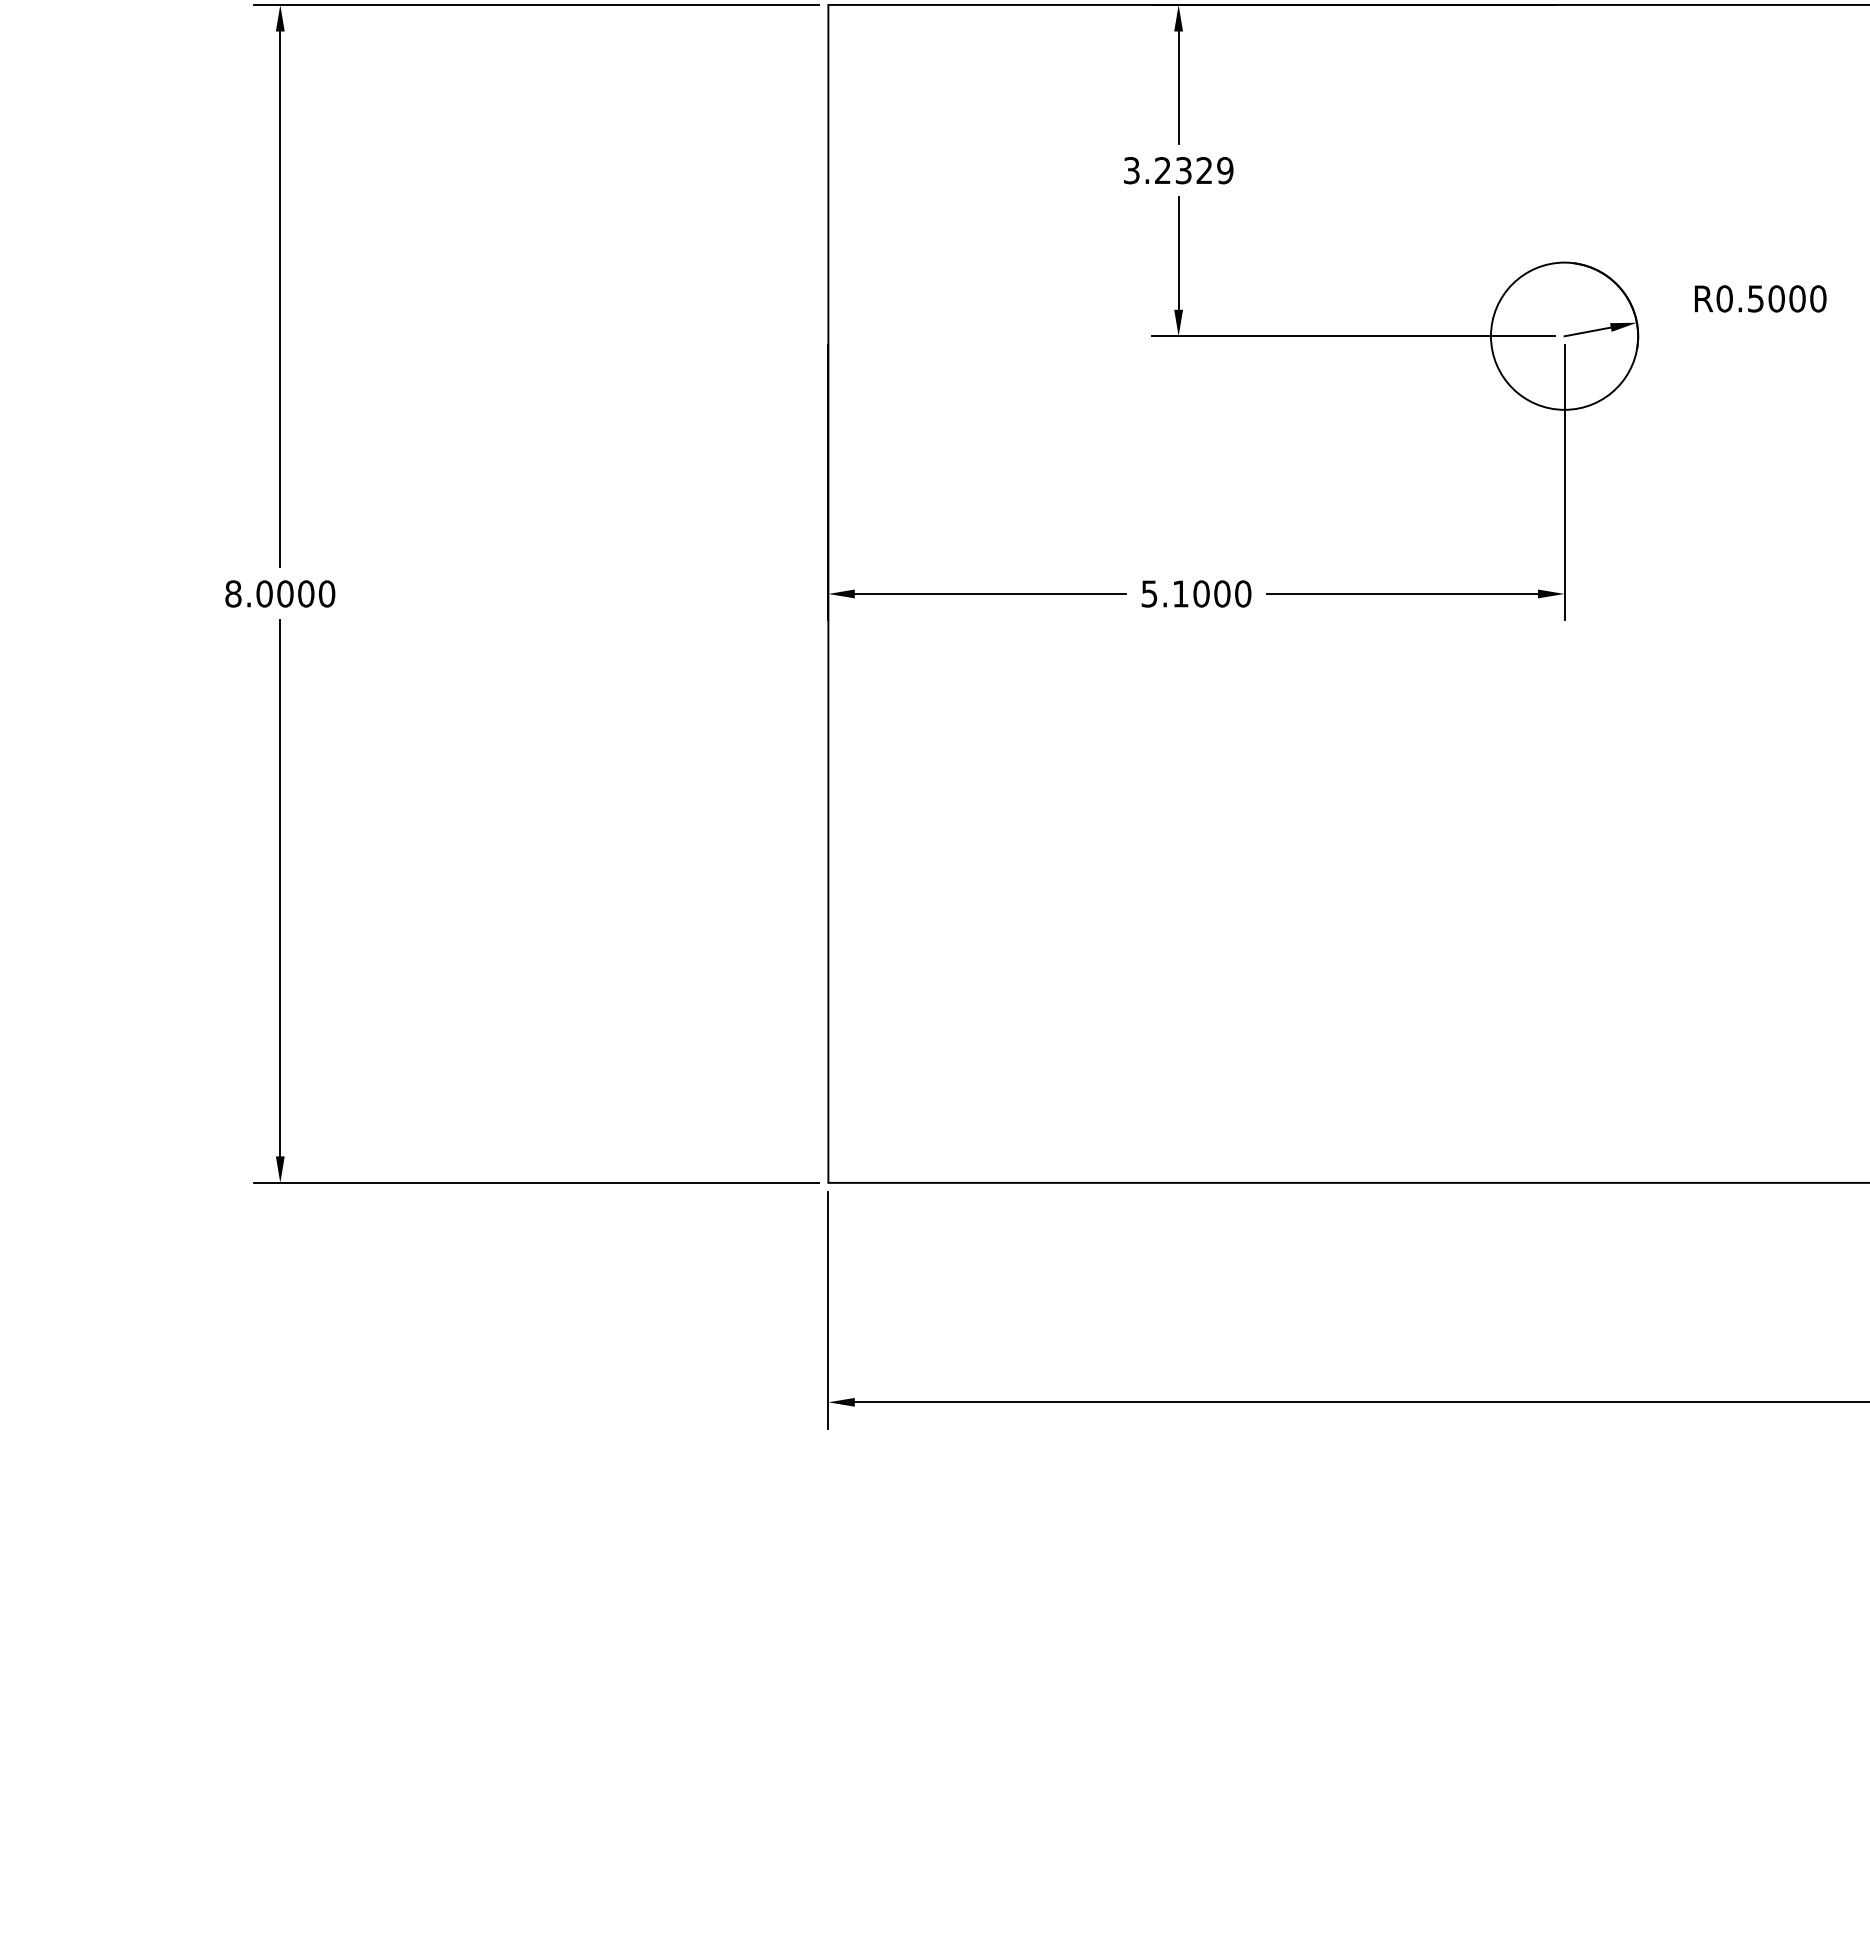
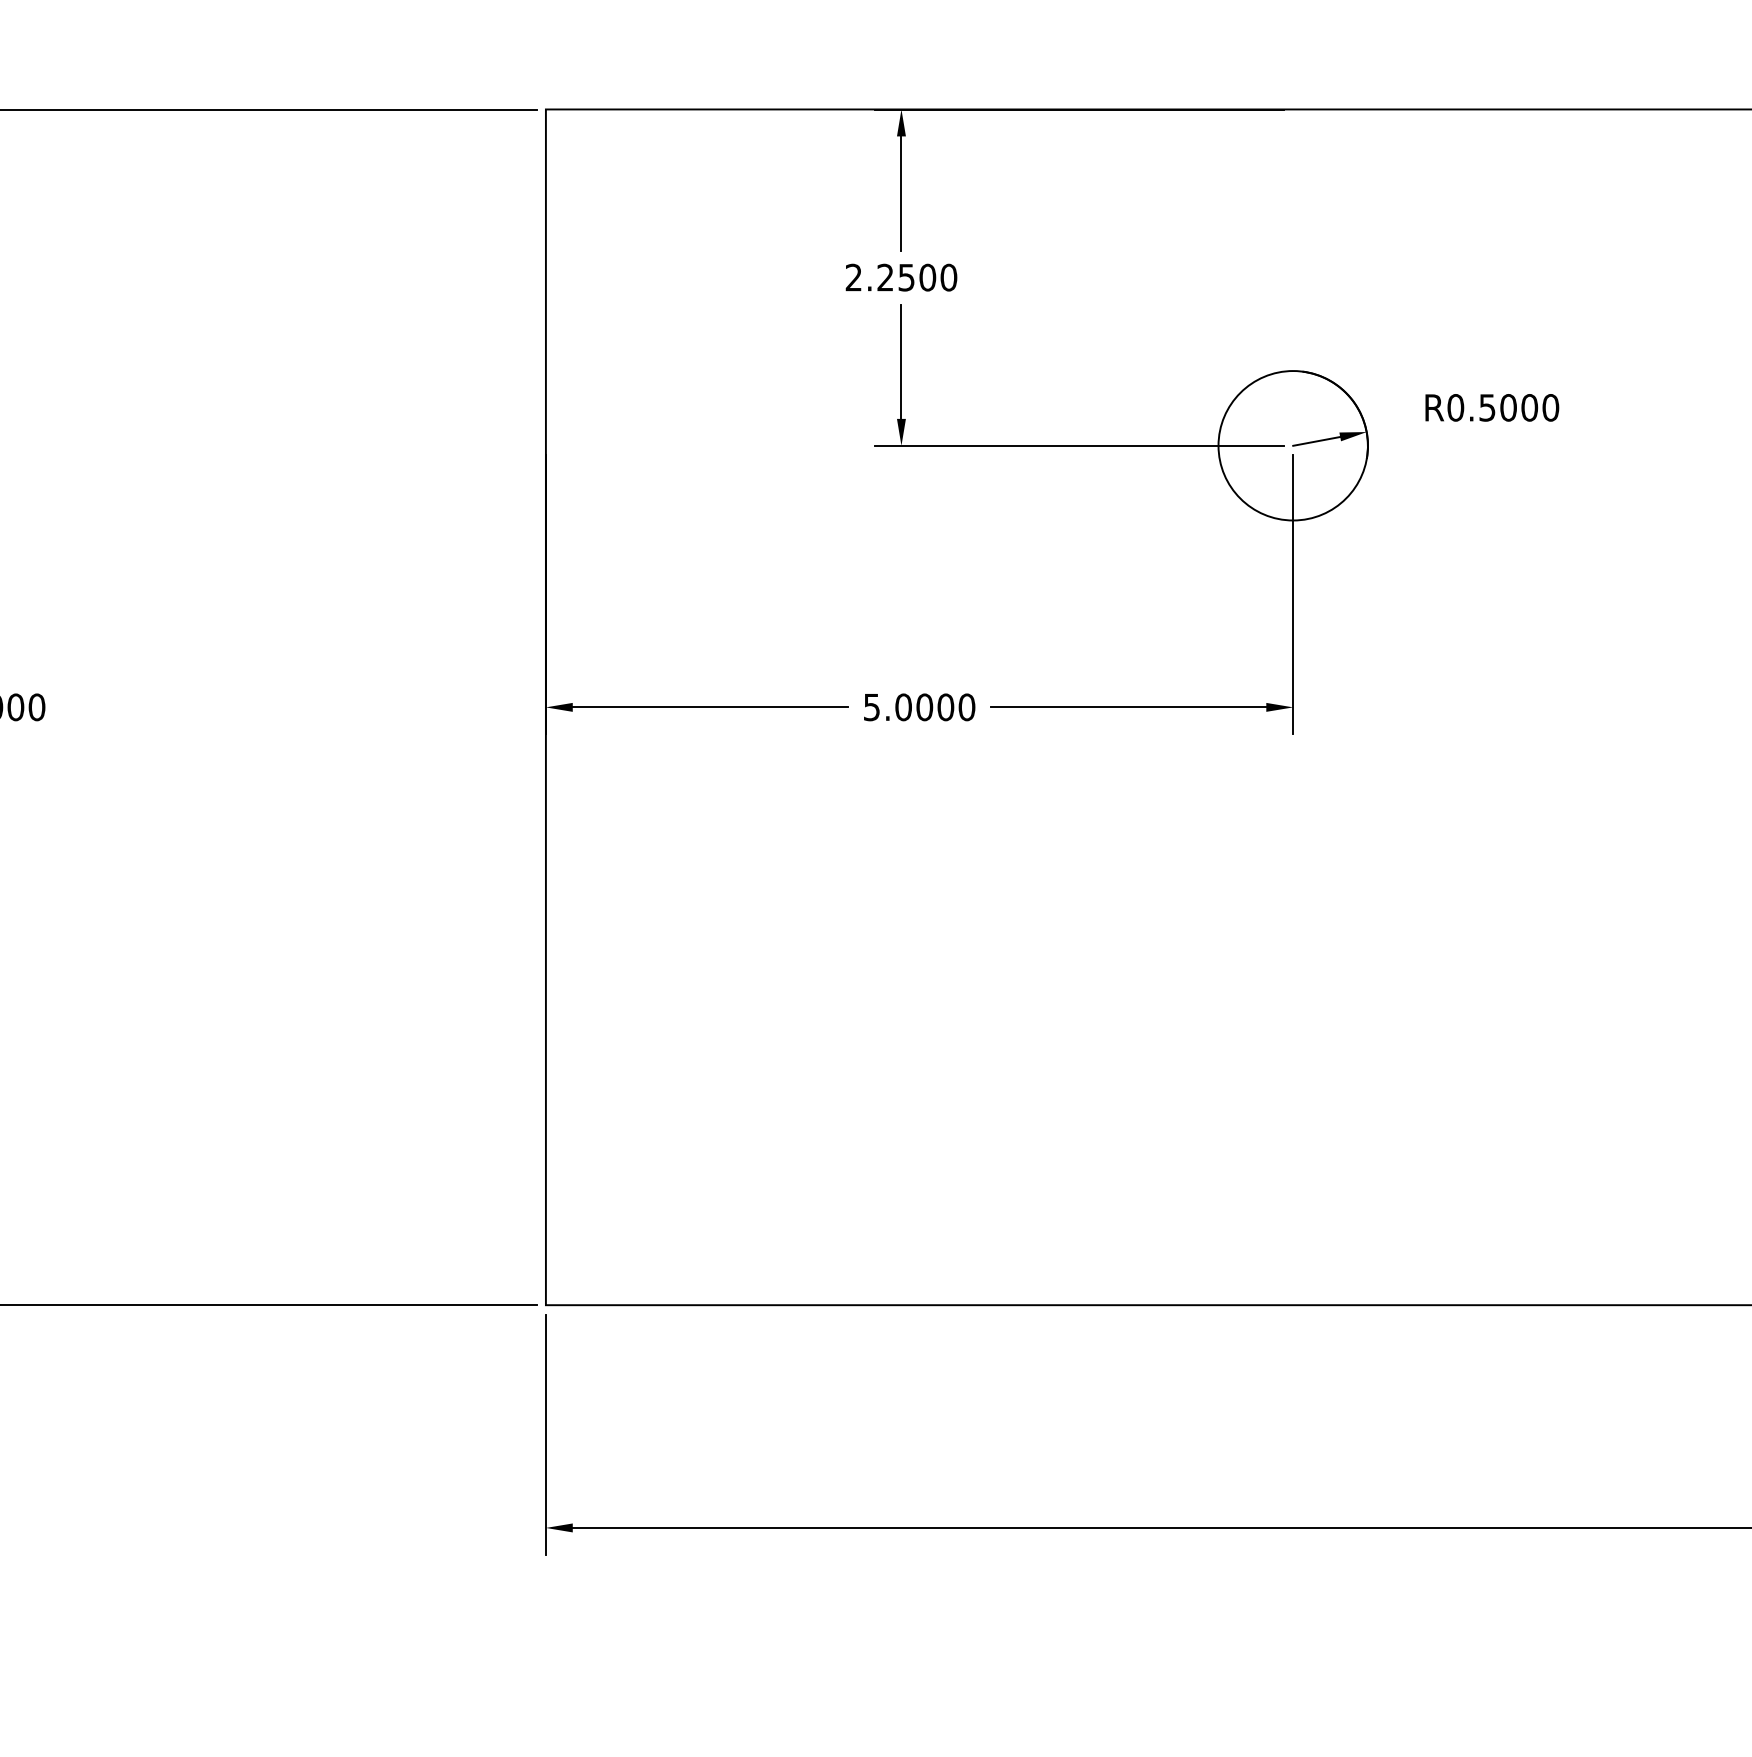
text: (1178, 170) -> (901, 277), 3.2329 -> 2.2500
text: (1180, 593) -> (903, 706), 5.1000 -> 5.0000

